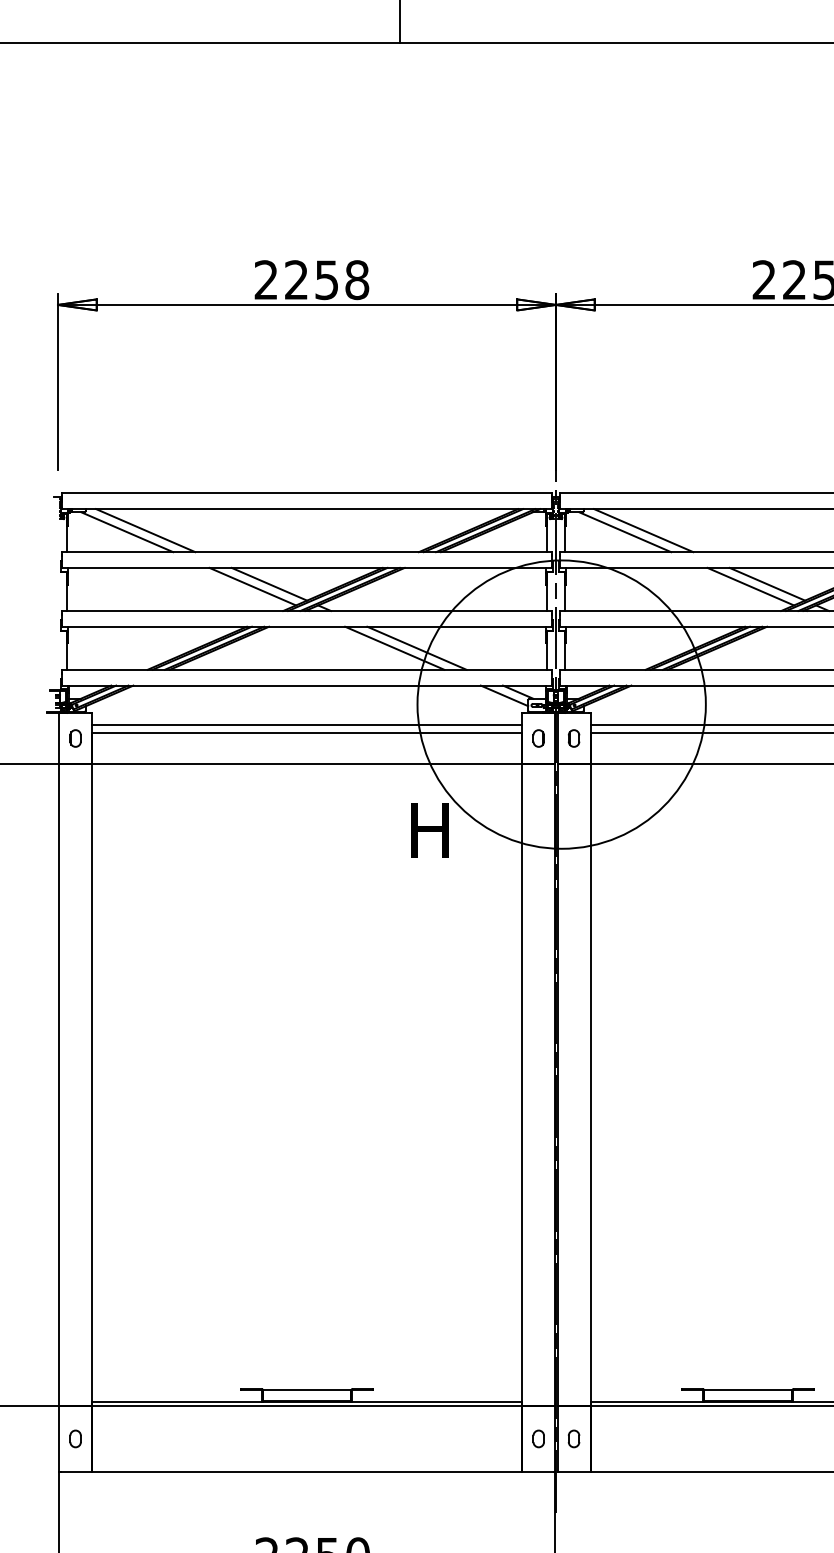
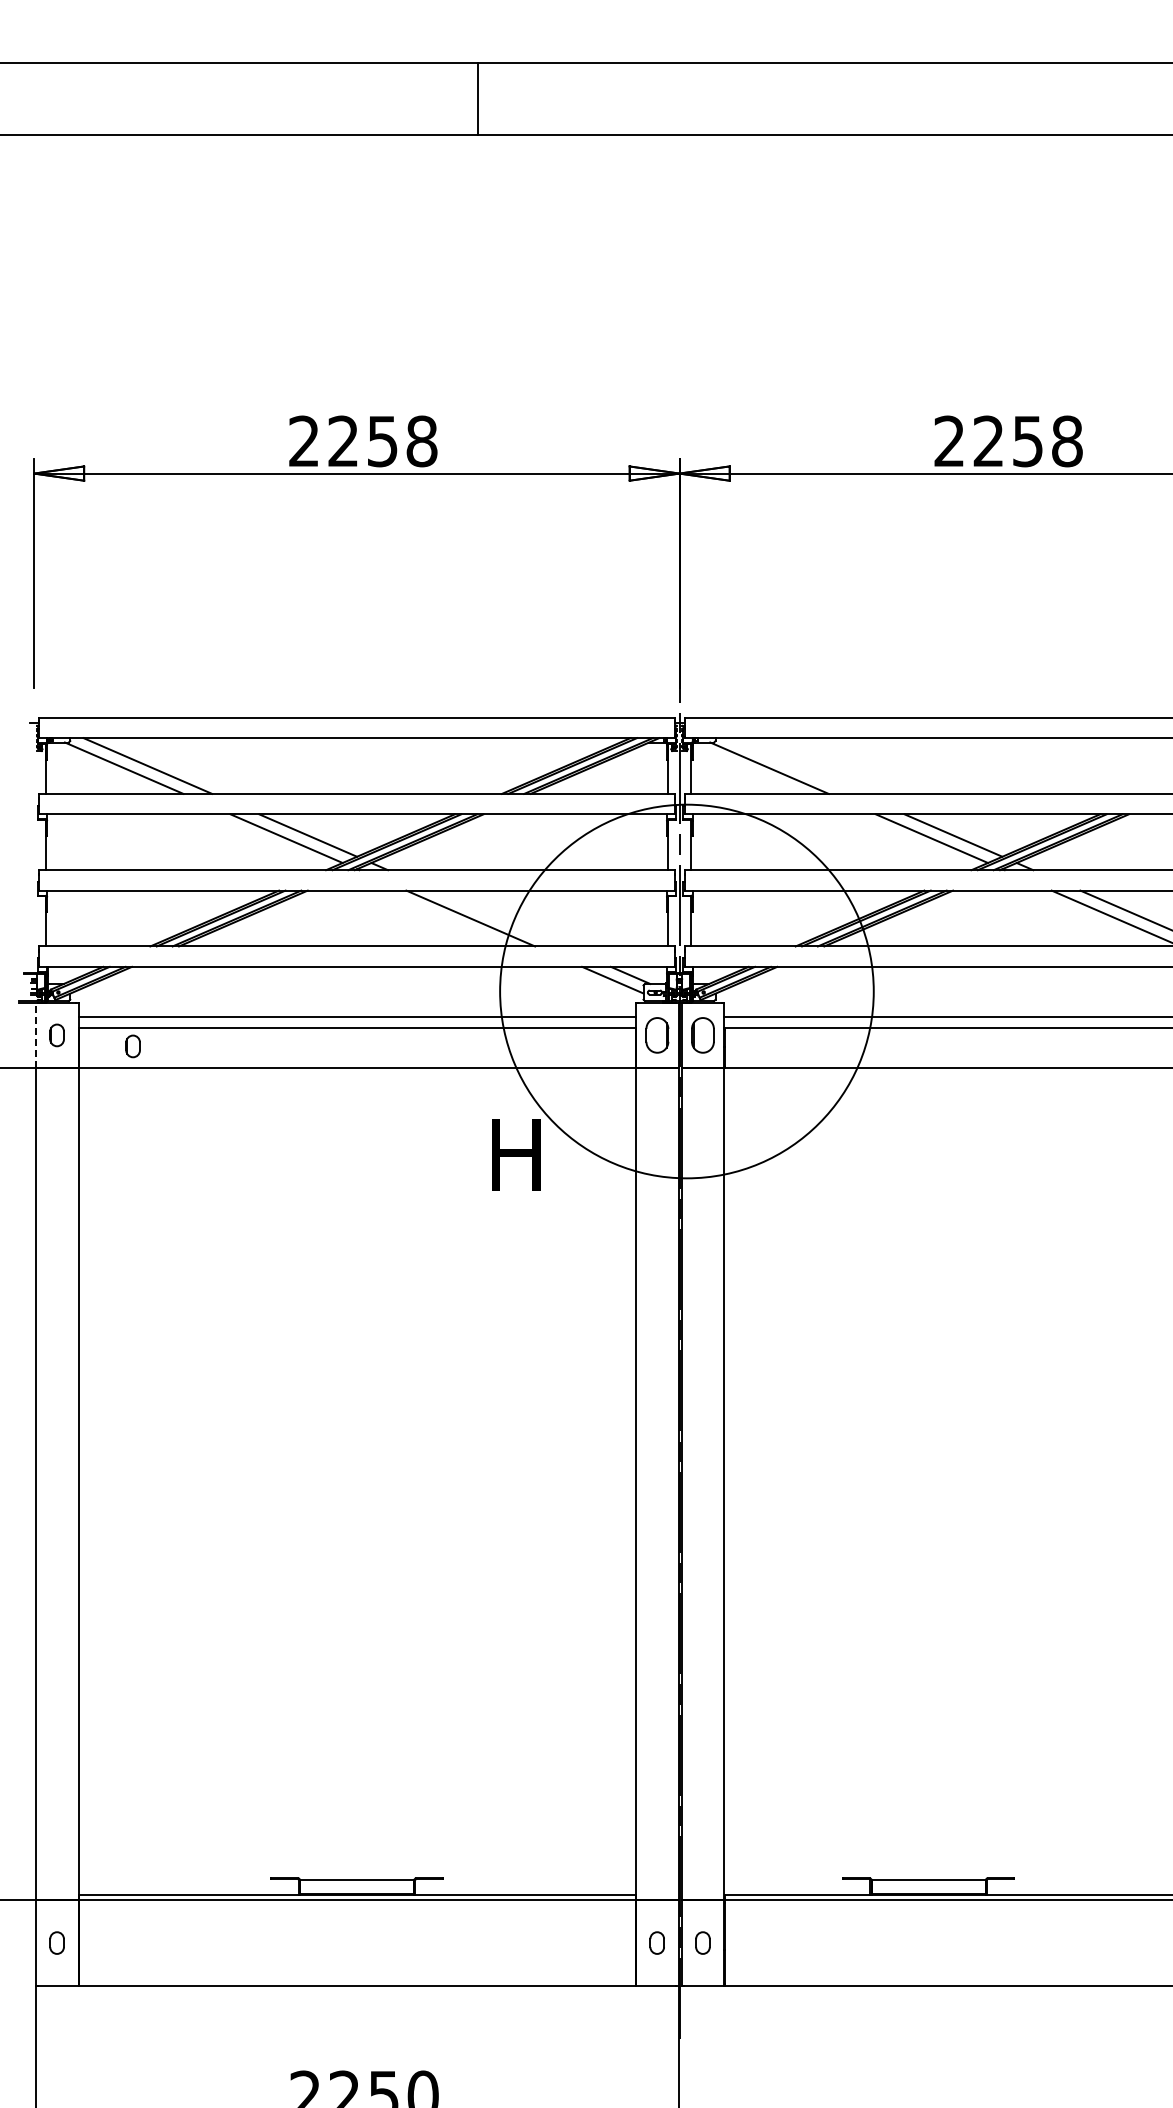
line: (643, 530) -> (792, 765), removed
line: (417, 648) -> (499, 918), removed
line: (58, 738) -> (35, 1035), solid -> dashed
part: (538, 738) -> (656, 1035), size x1.6
part: (573, 738) -> (702, 1035), size x1.6
part: (133, 747) -> (132, 1046), added

